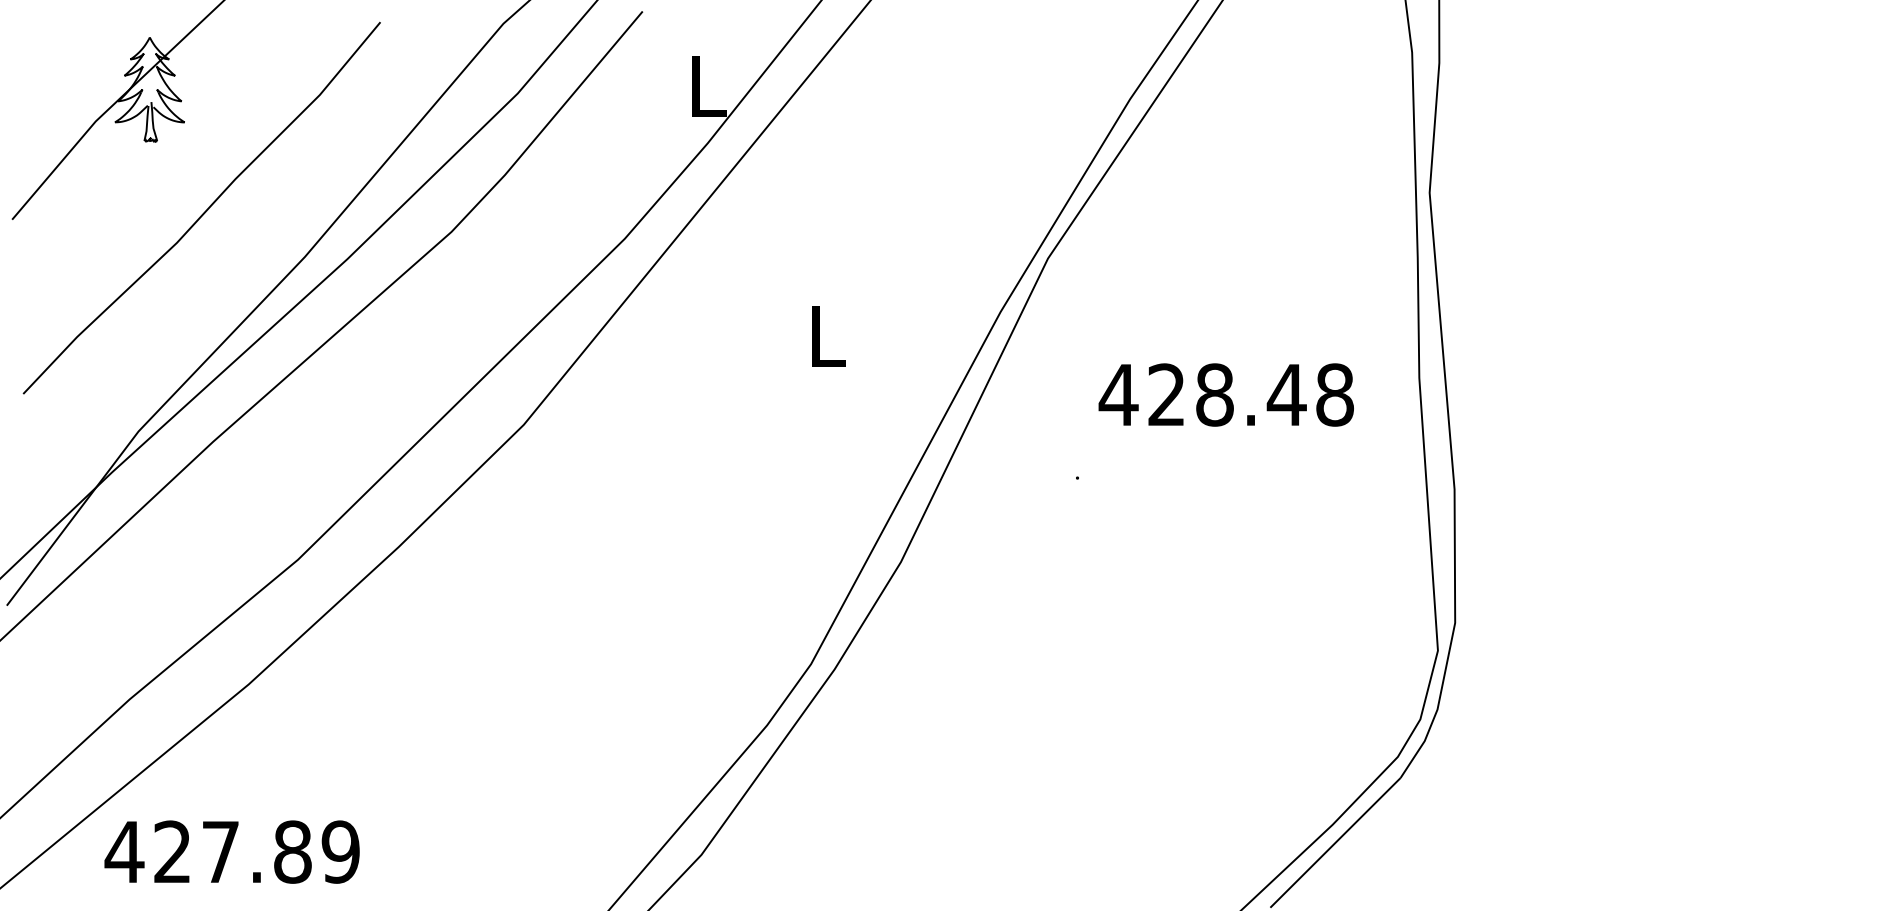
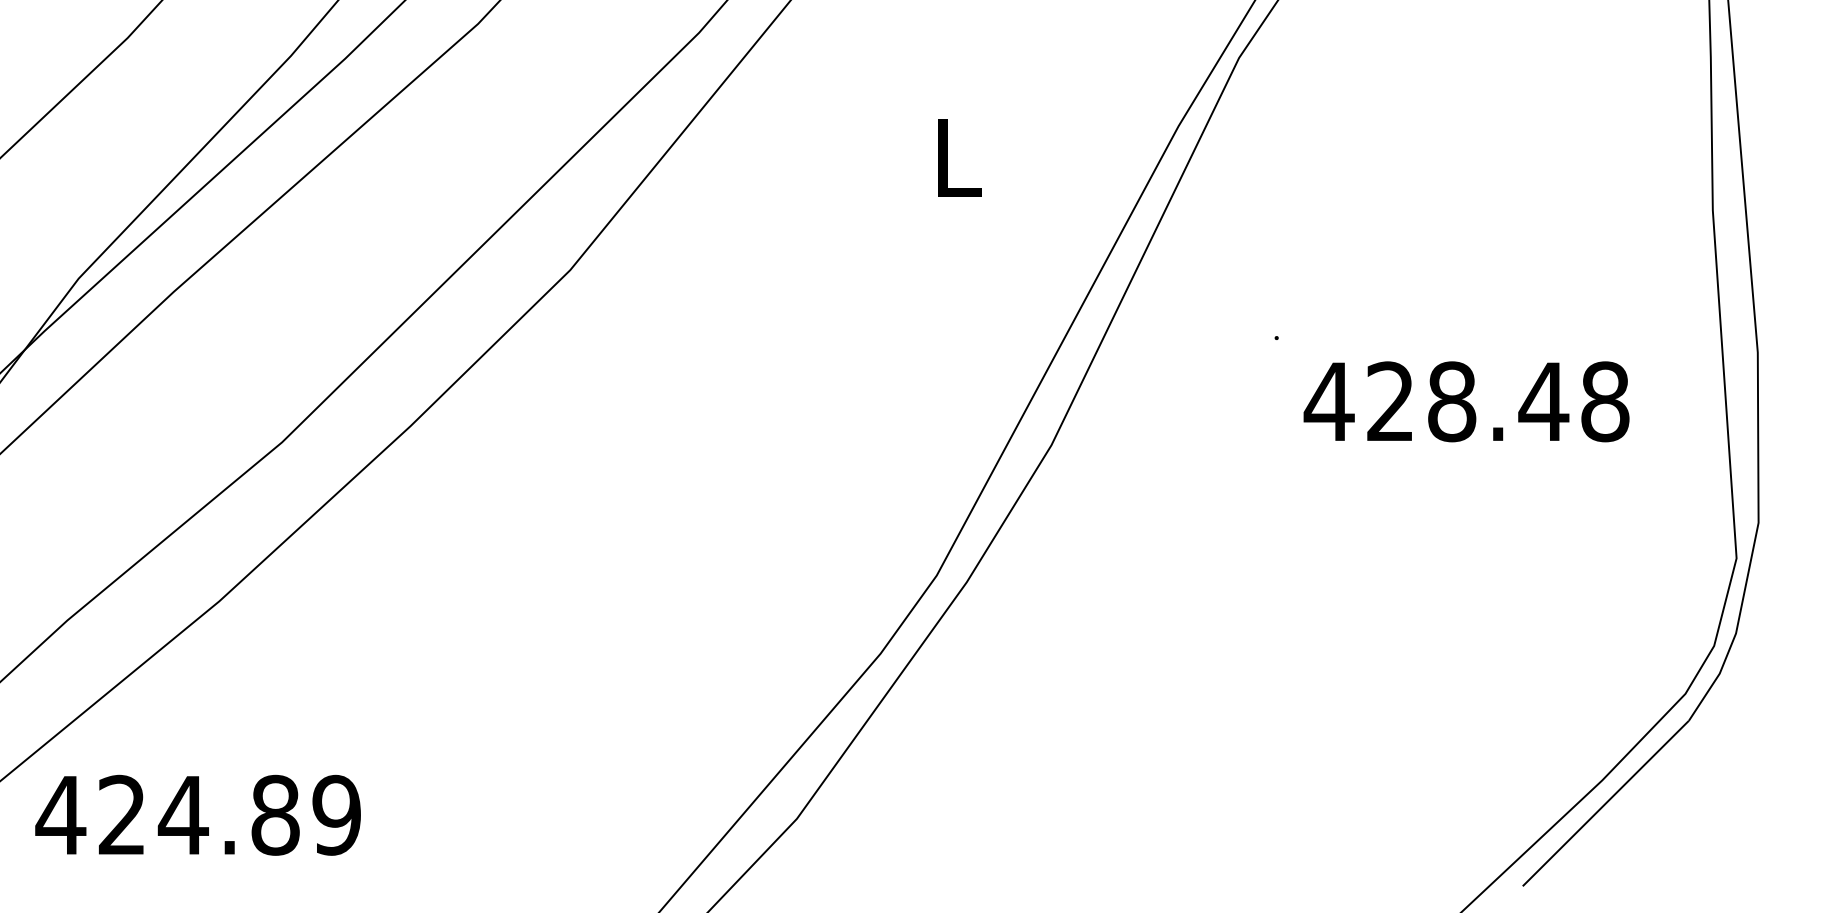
text: (1225, 394) -> (1465, 401), moved
text: (220, 851) -> (183, 814), 427.89 -> 424.89

